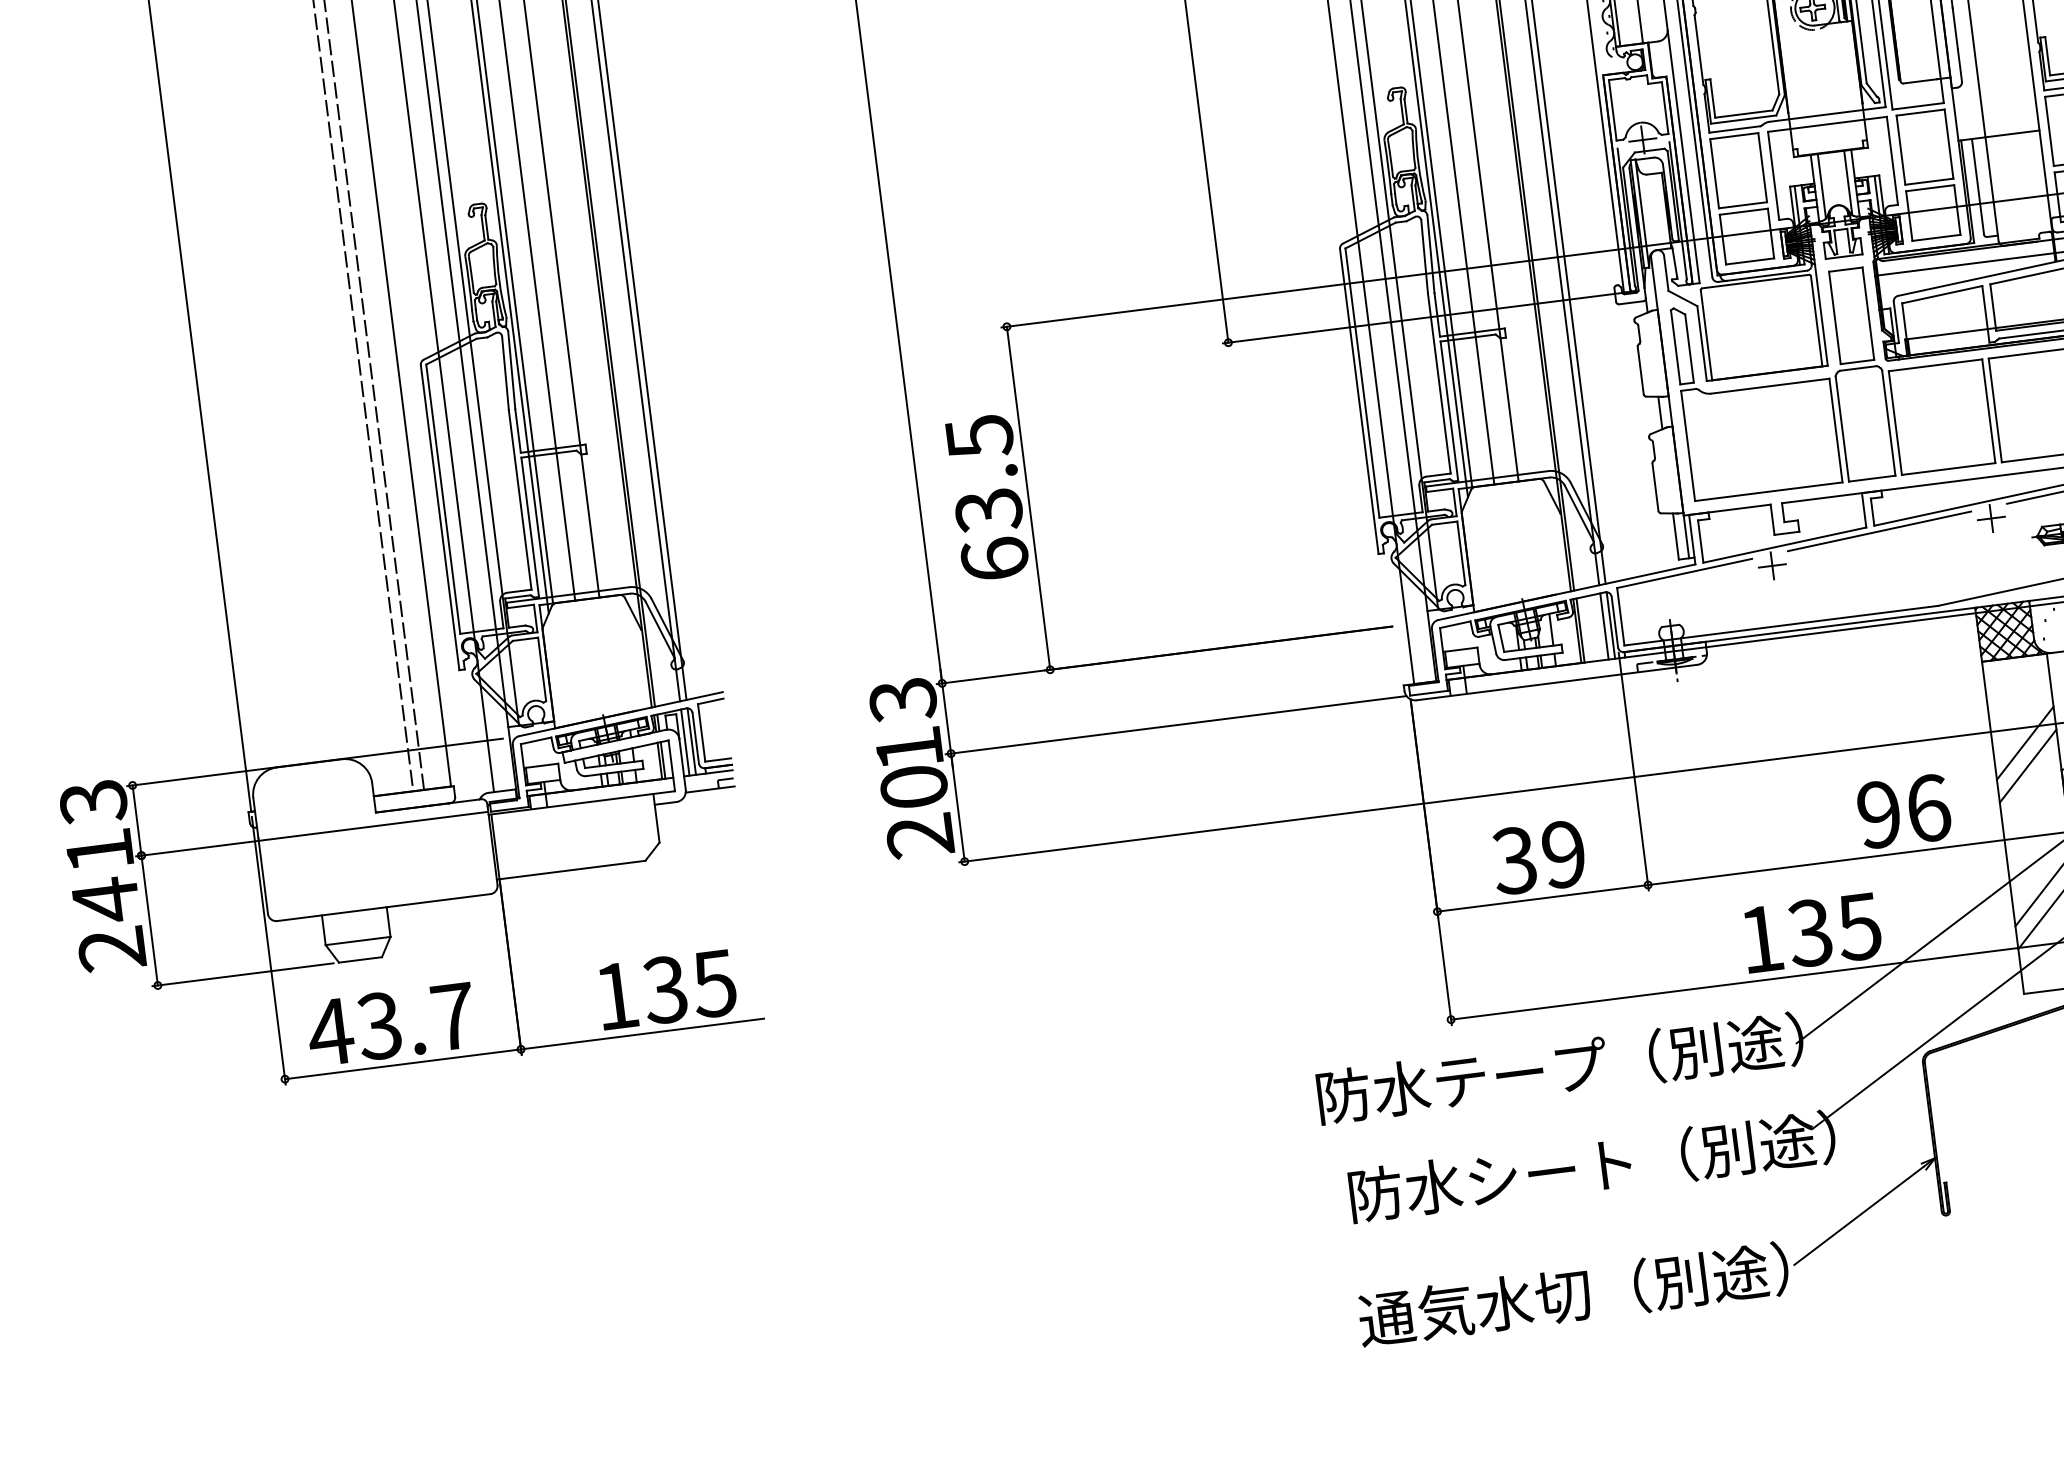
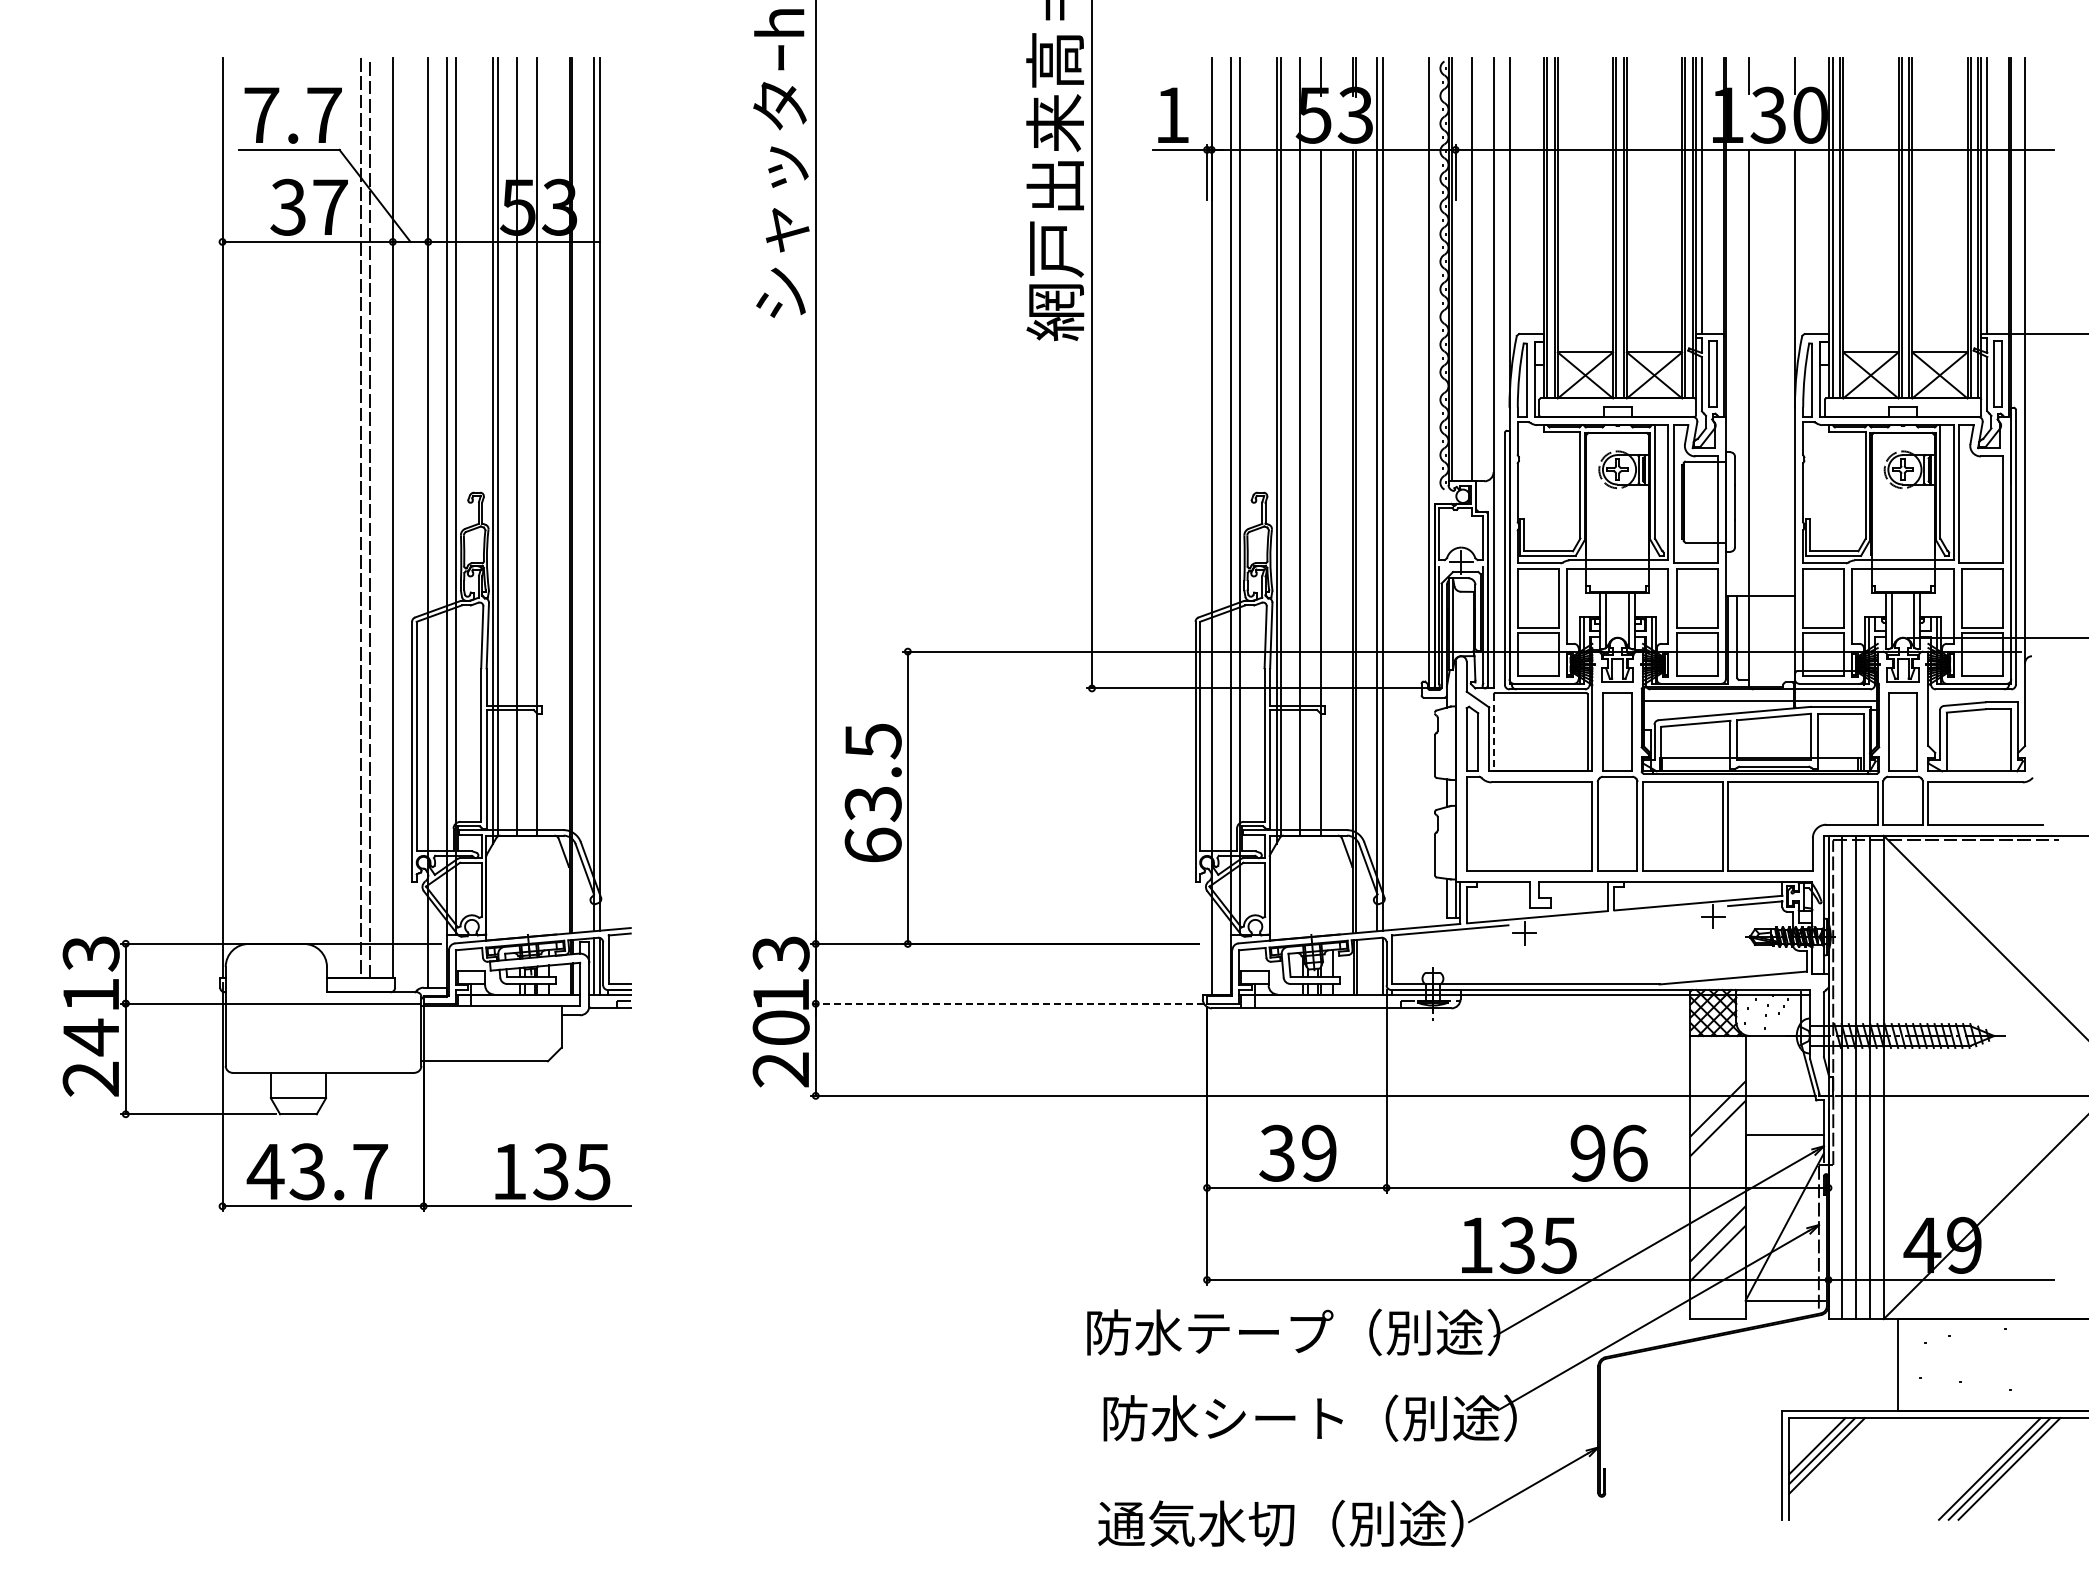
line: (1706, 336) -> (1493, 733), solid -> dashed
line: (1879, 531) -> (1618, 915), removed
line: (1604, 626) -> (1377, 966), removed
line: (1175, 724) -> (1007, 1003), solid -> dashed

